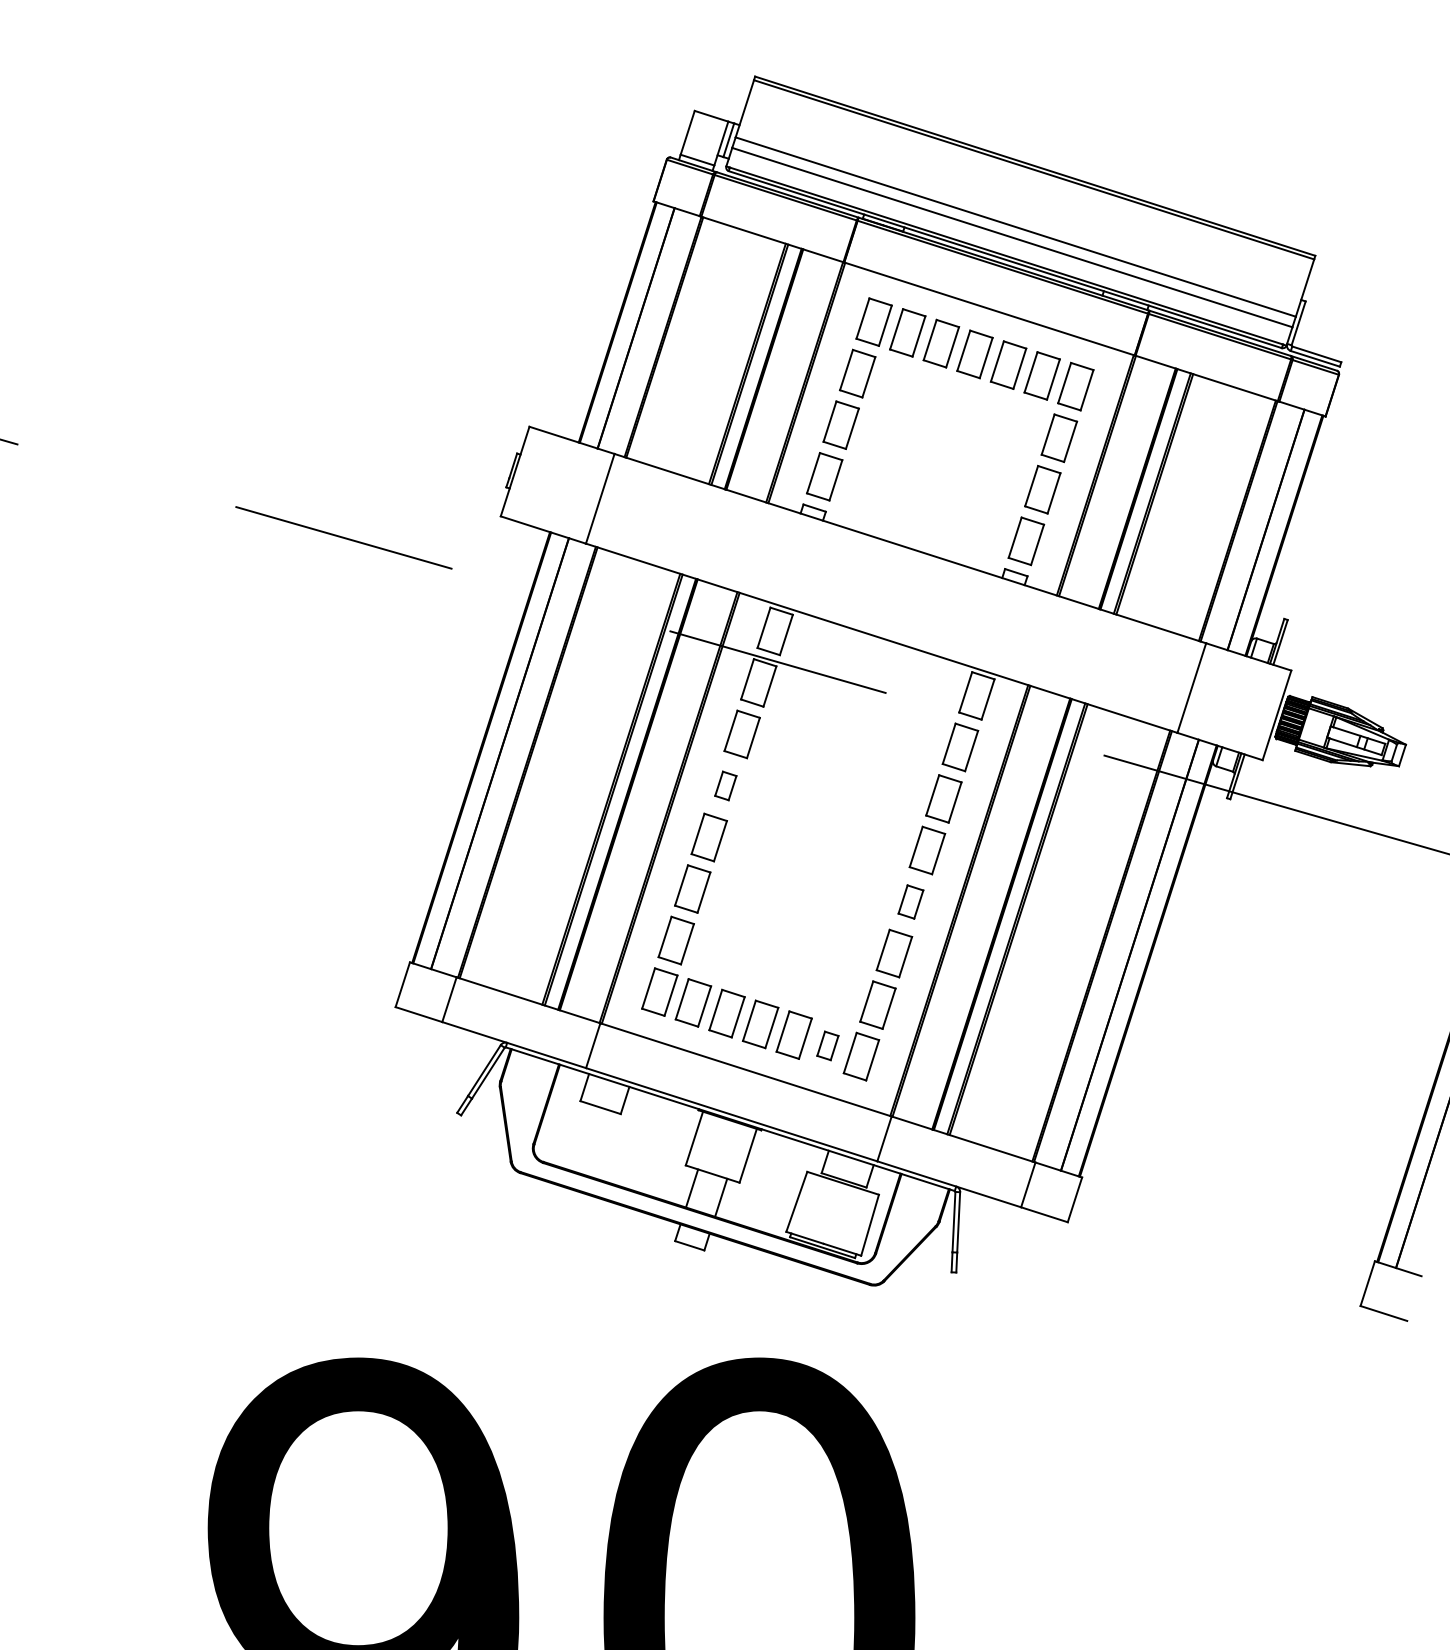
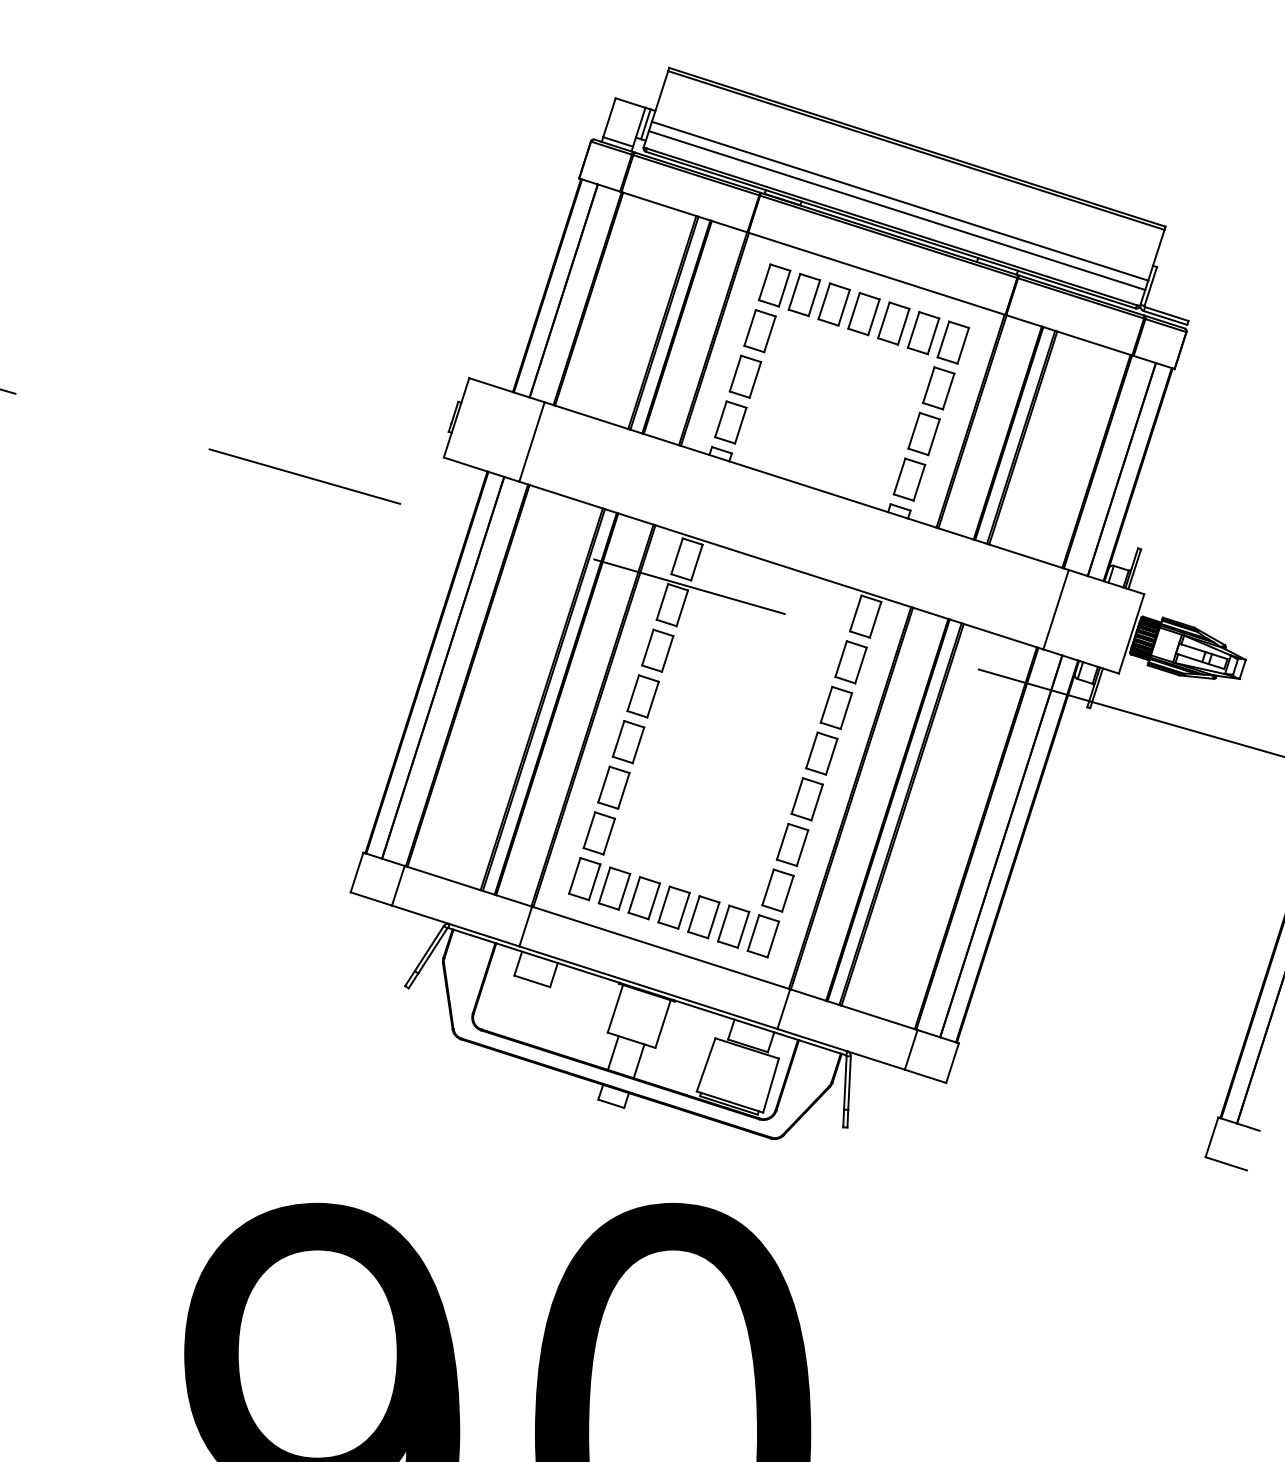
part: (725, 785) -> (642, 696), size x1.67
part: (910, 901) -> (806, 798), size x1.43
part: (827, 1045) -> (733, 926), size x1.67

